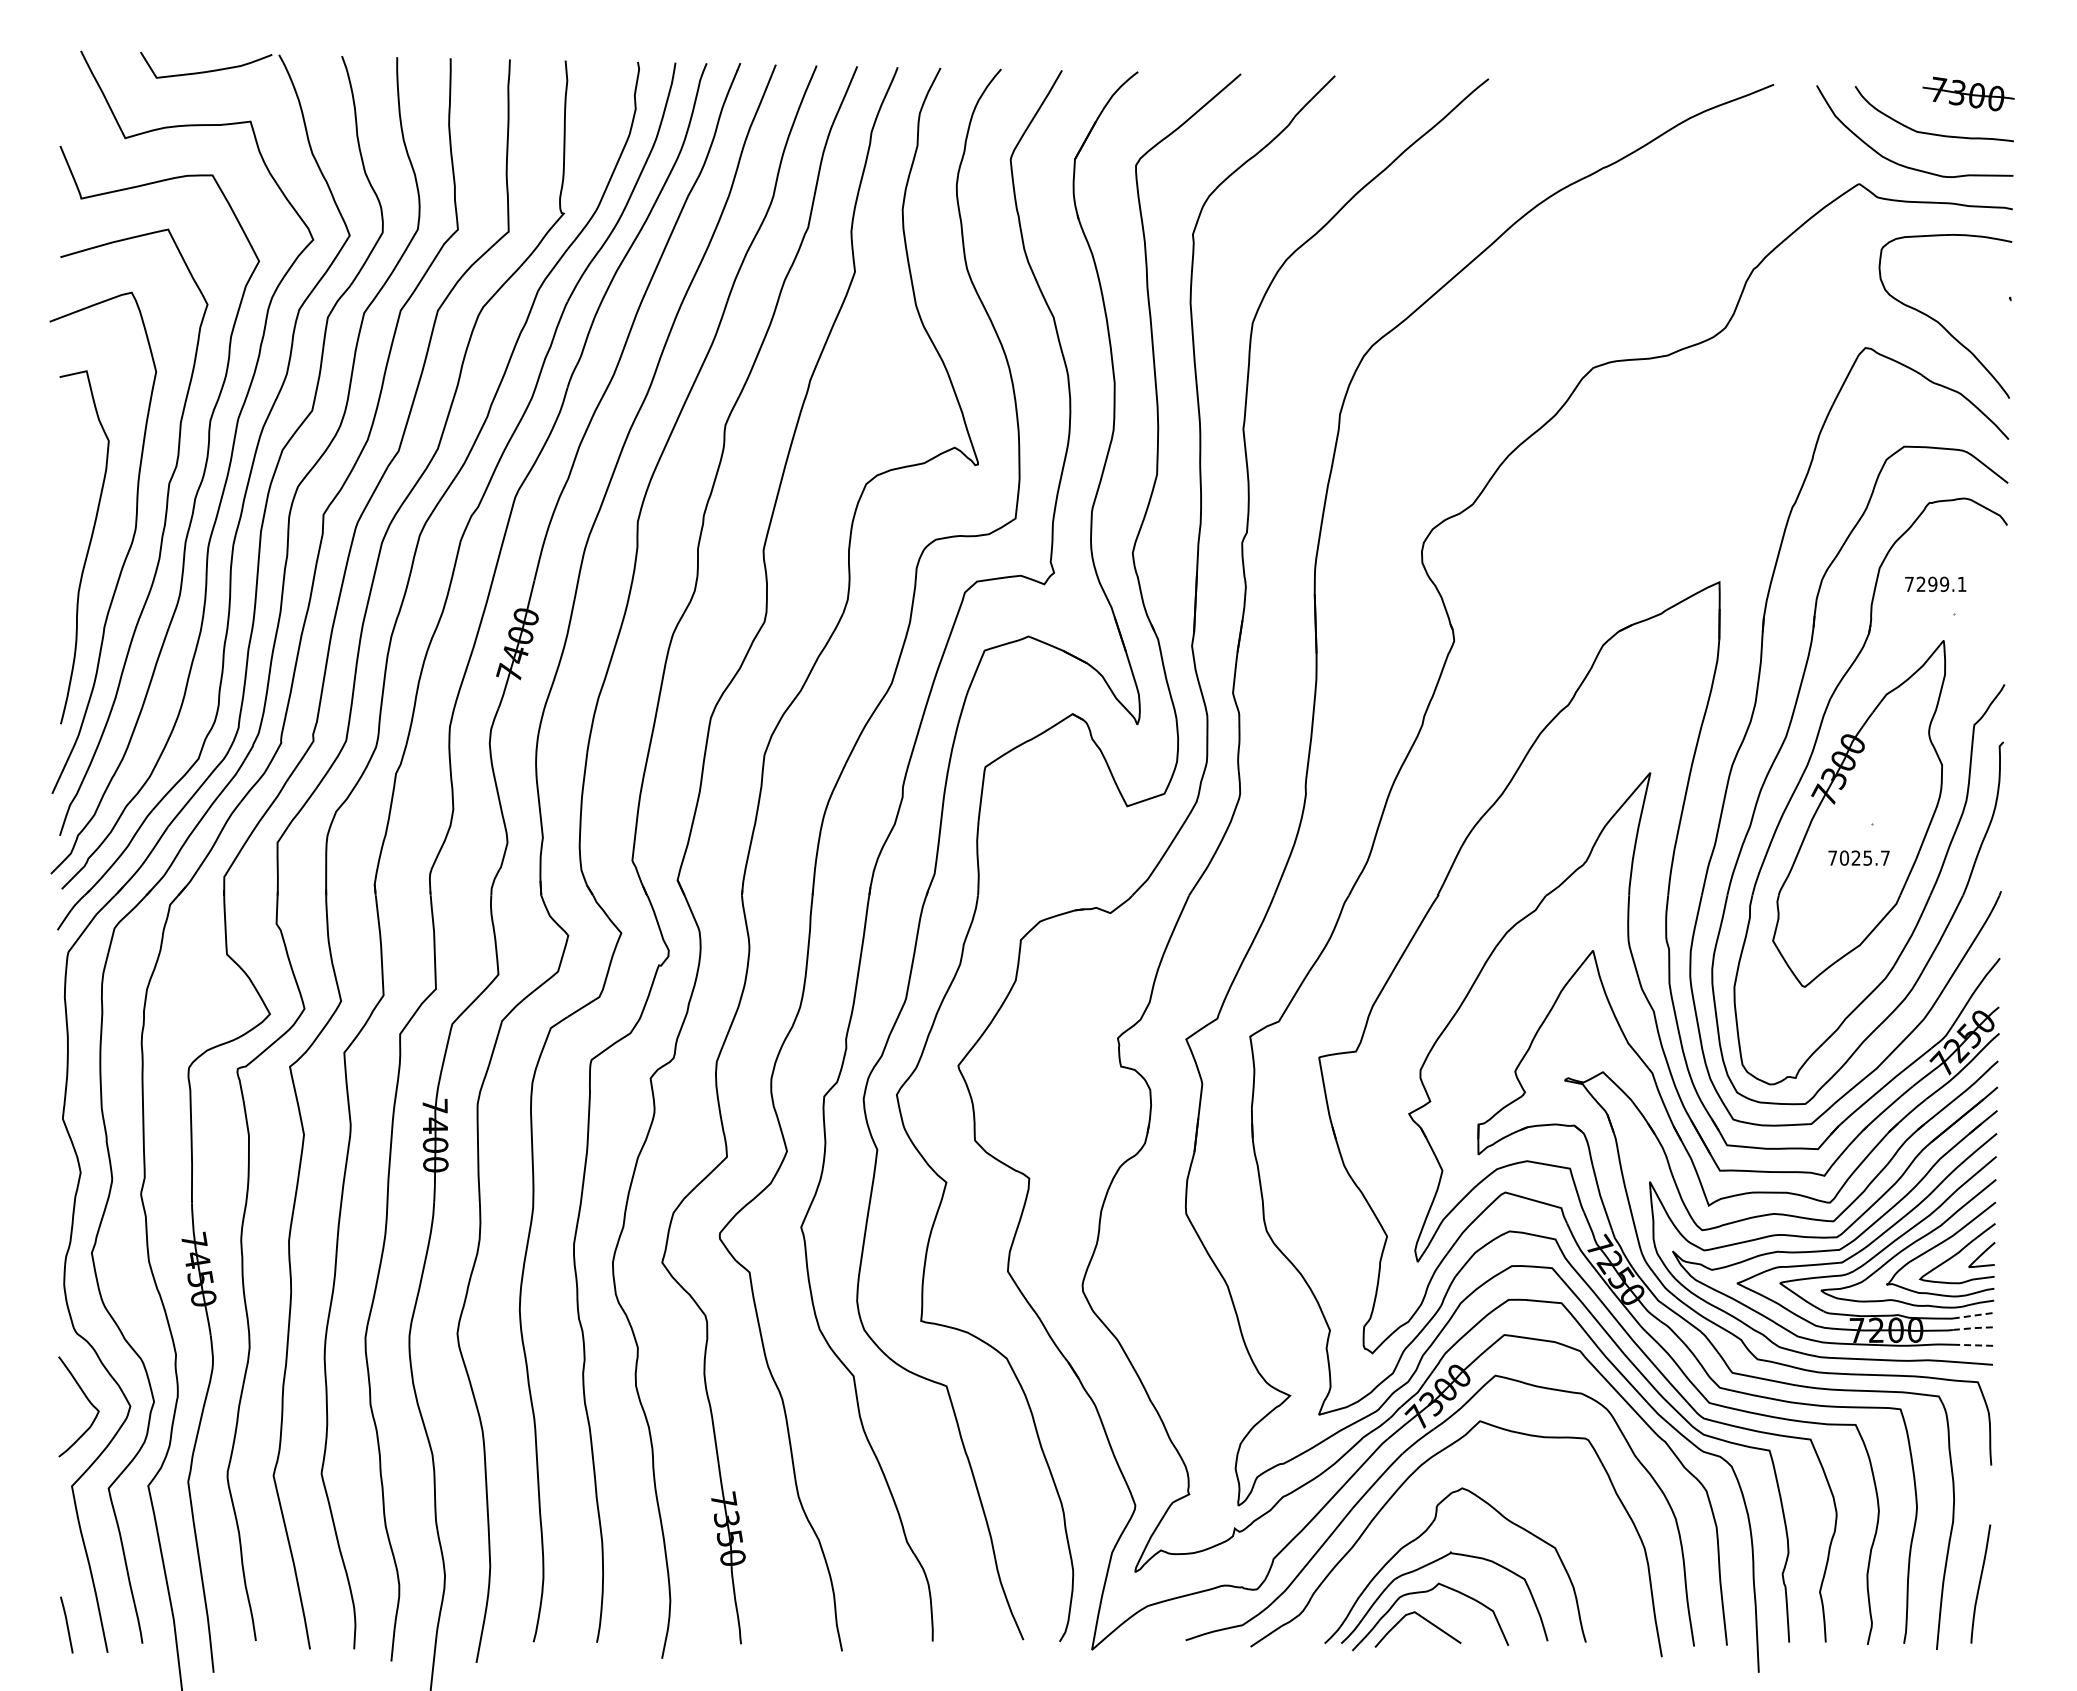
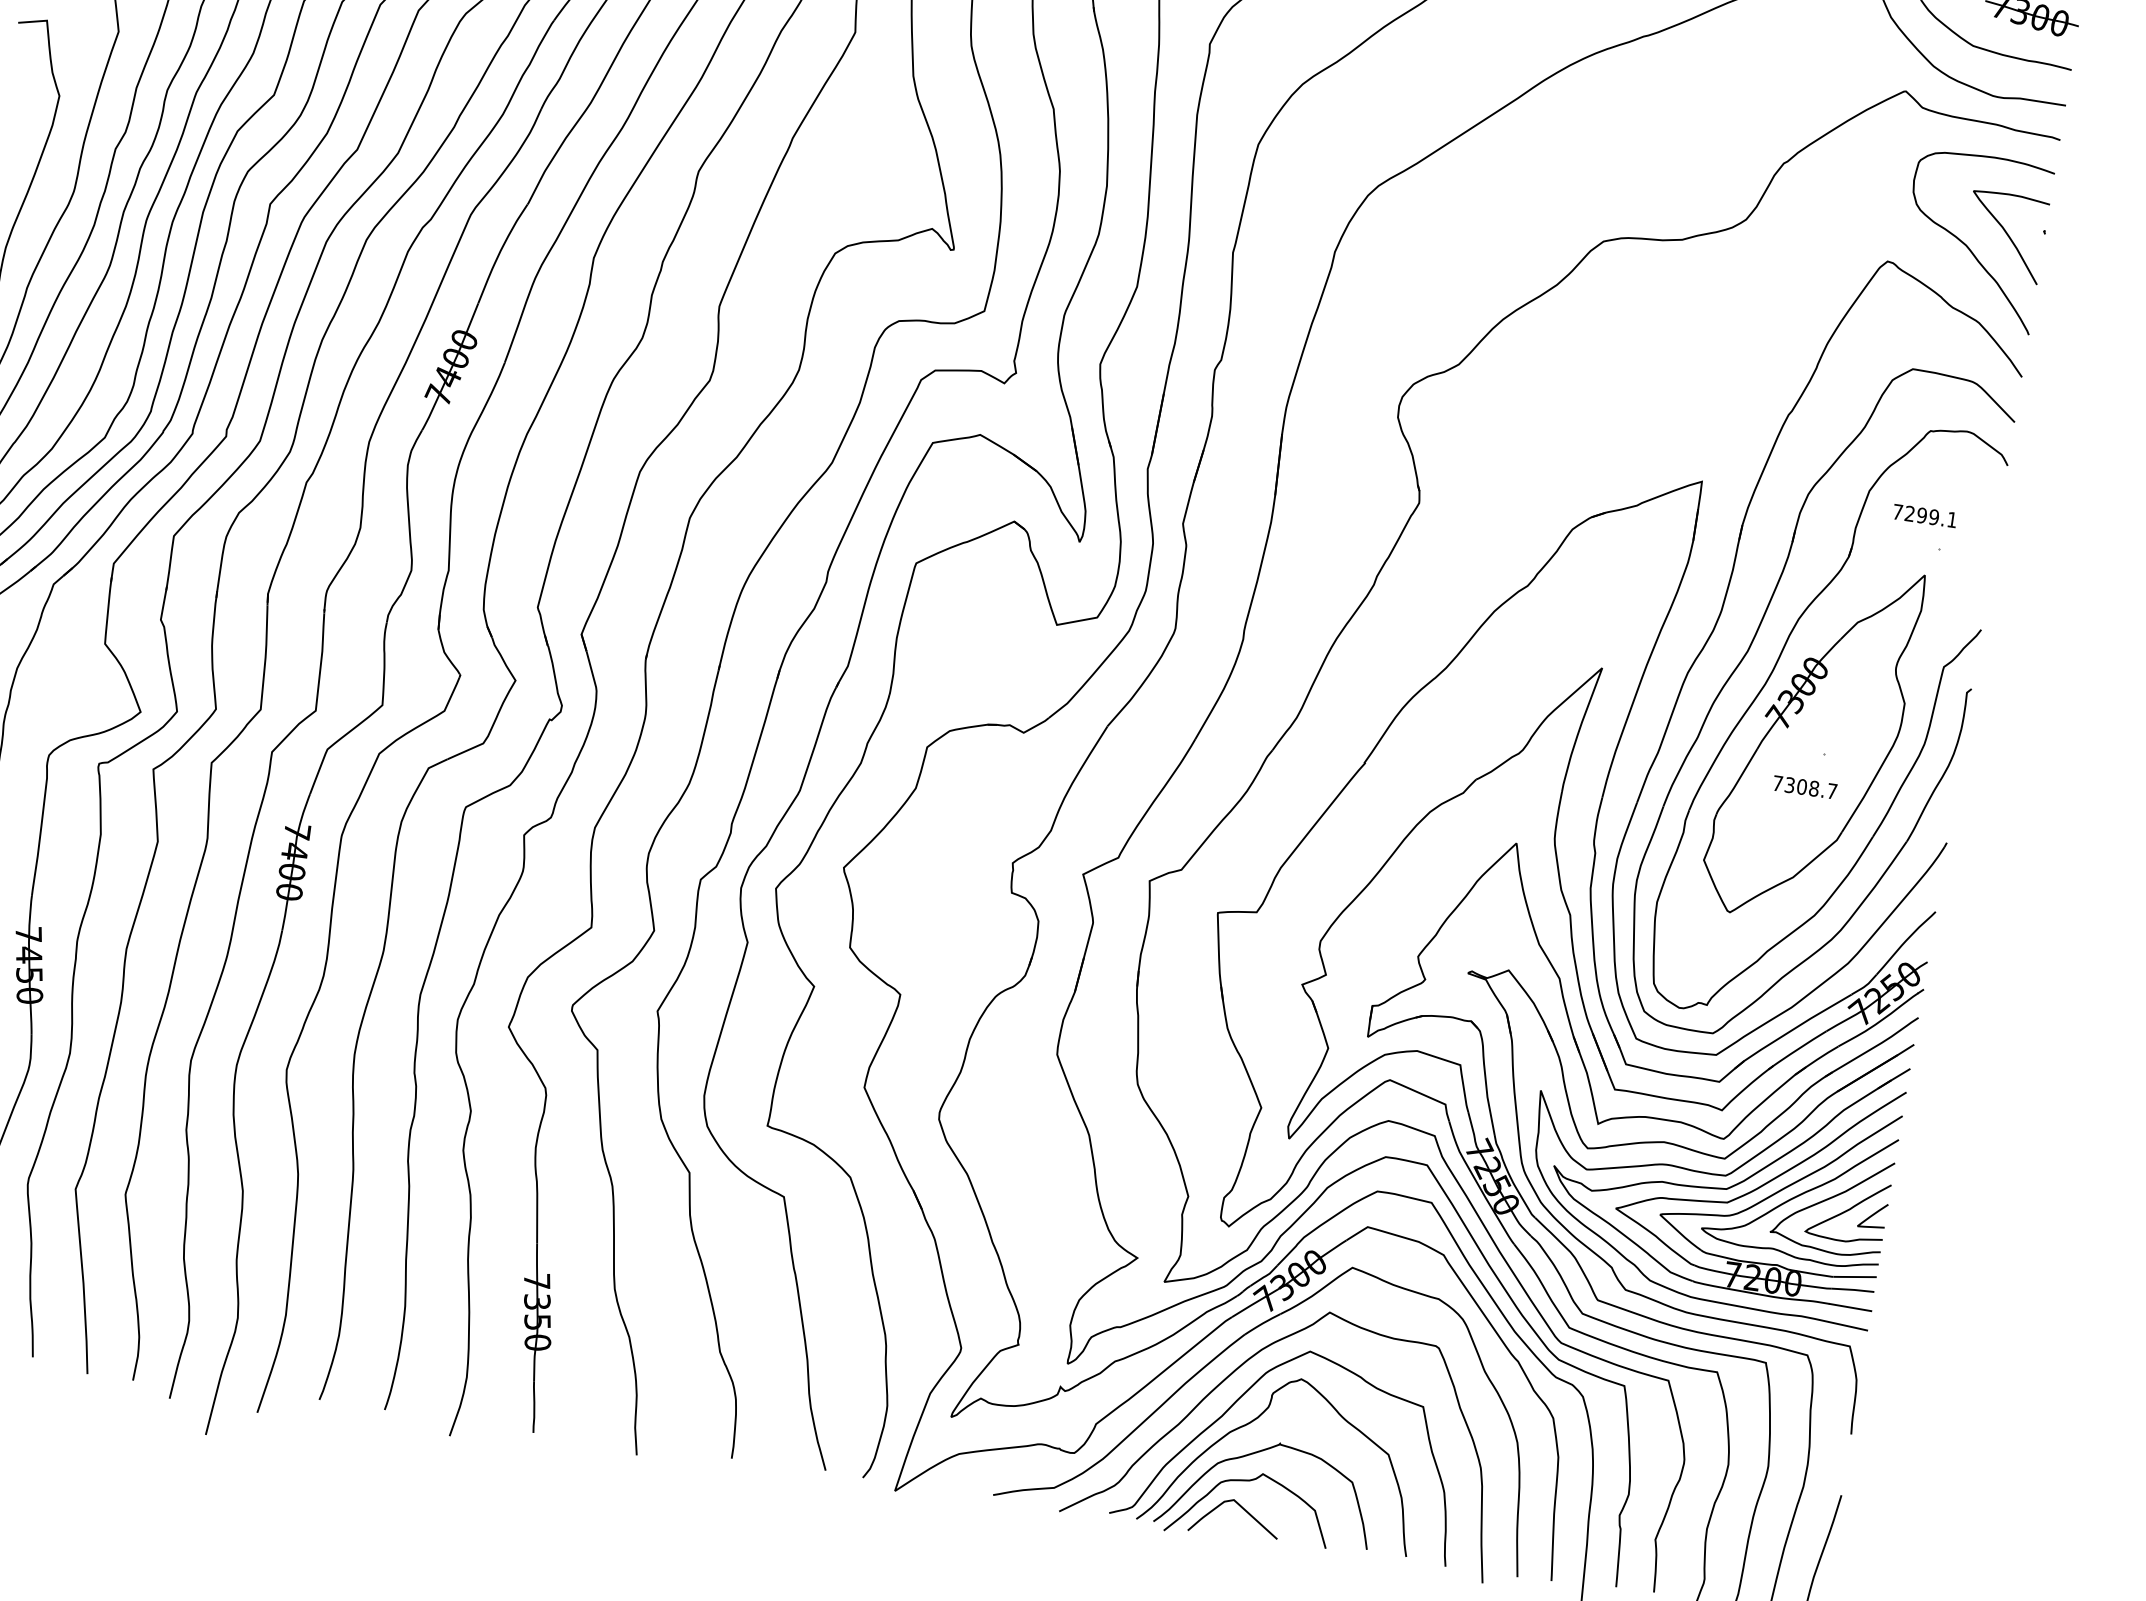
curve: (1975, 307) -> (2007, 236), added
text: (1855, 857) -> (1801, 786), 7025.7 -> 7308.7
line: (1973, 1315) -> (1855, 1276), dashed -> solid
line: (1973, 1328) -> (1853, 1290), dashed -> solid
line: (1973, 1345) -> (1850, 1307), dashed -> solid
curve: (1409, 1512) -> (1243, 1396), added

